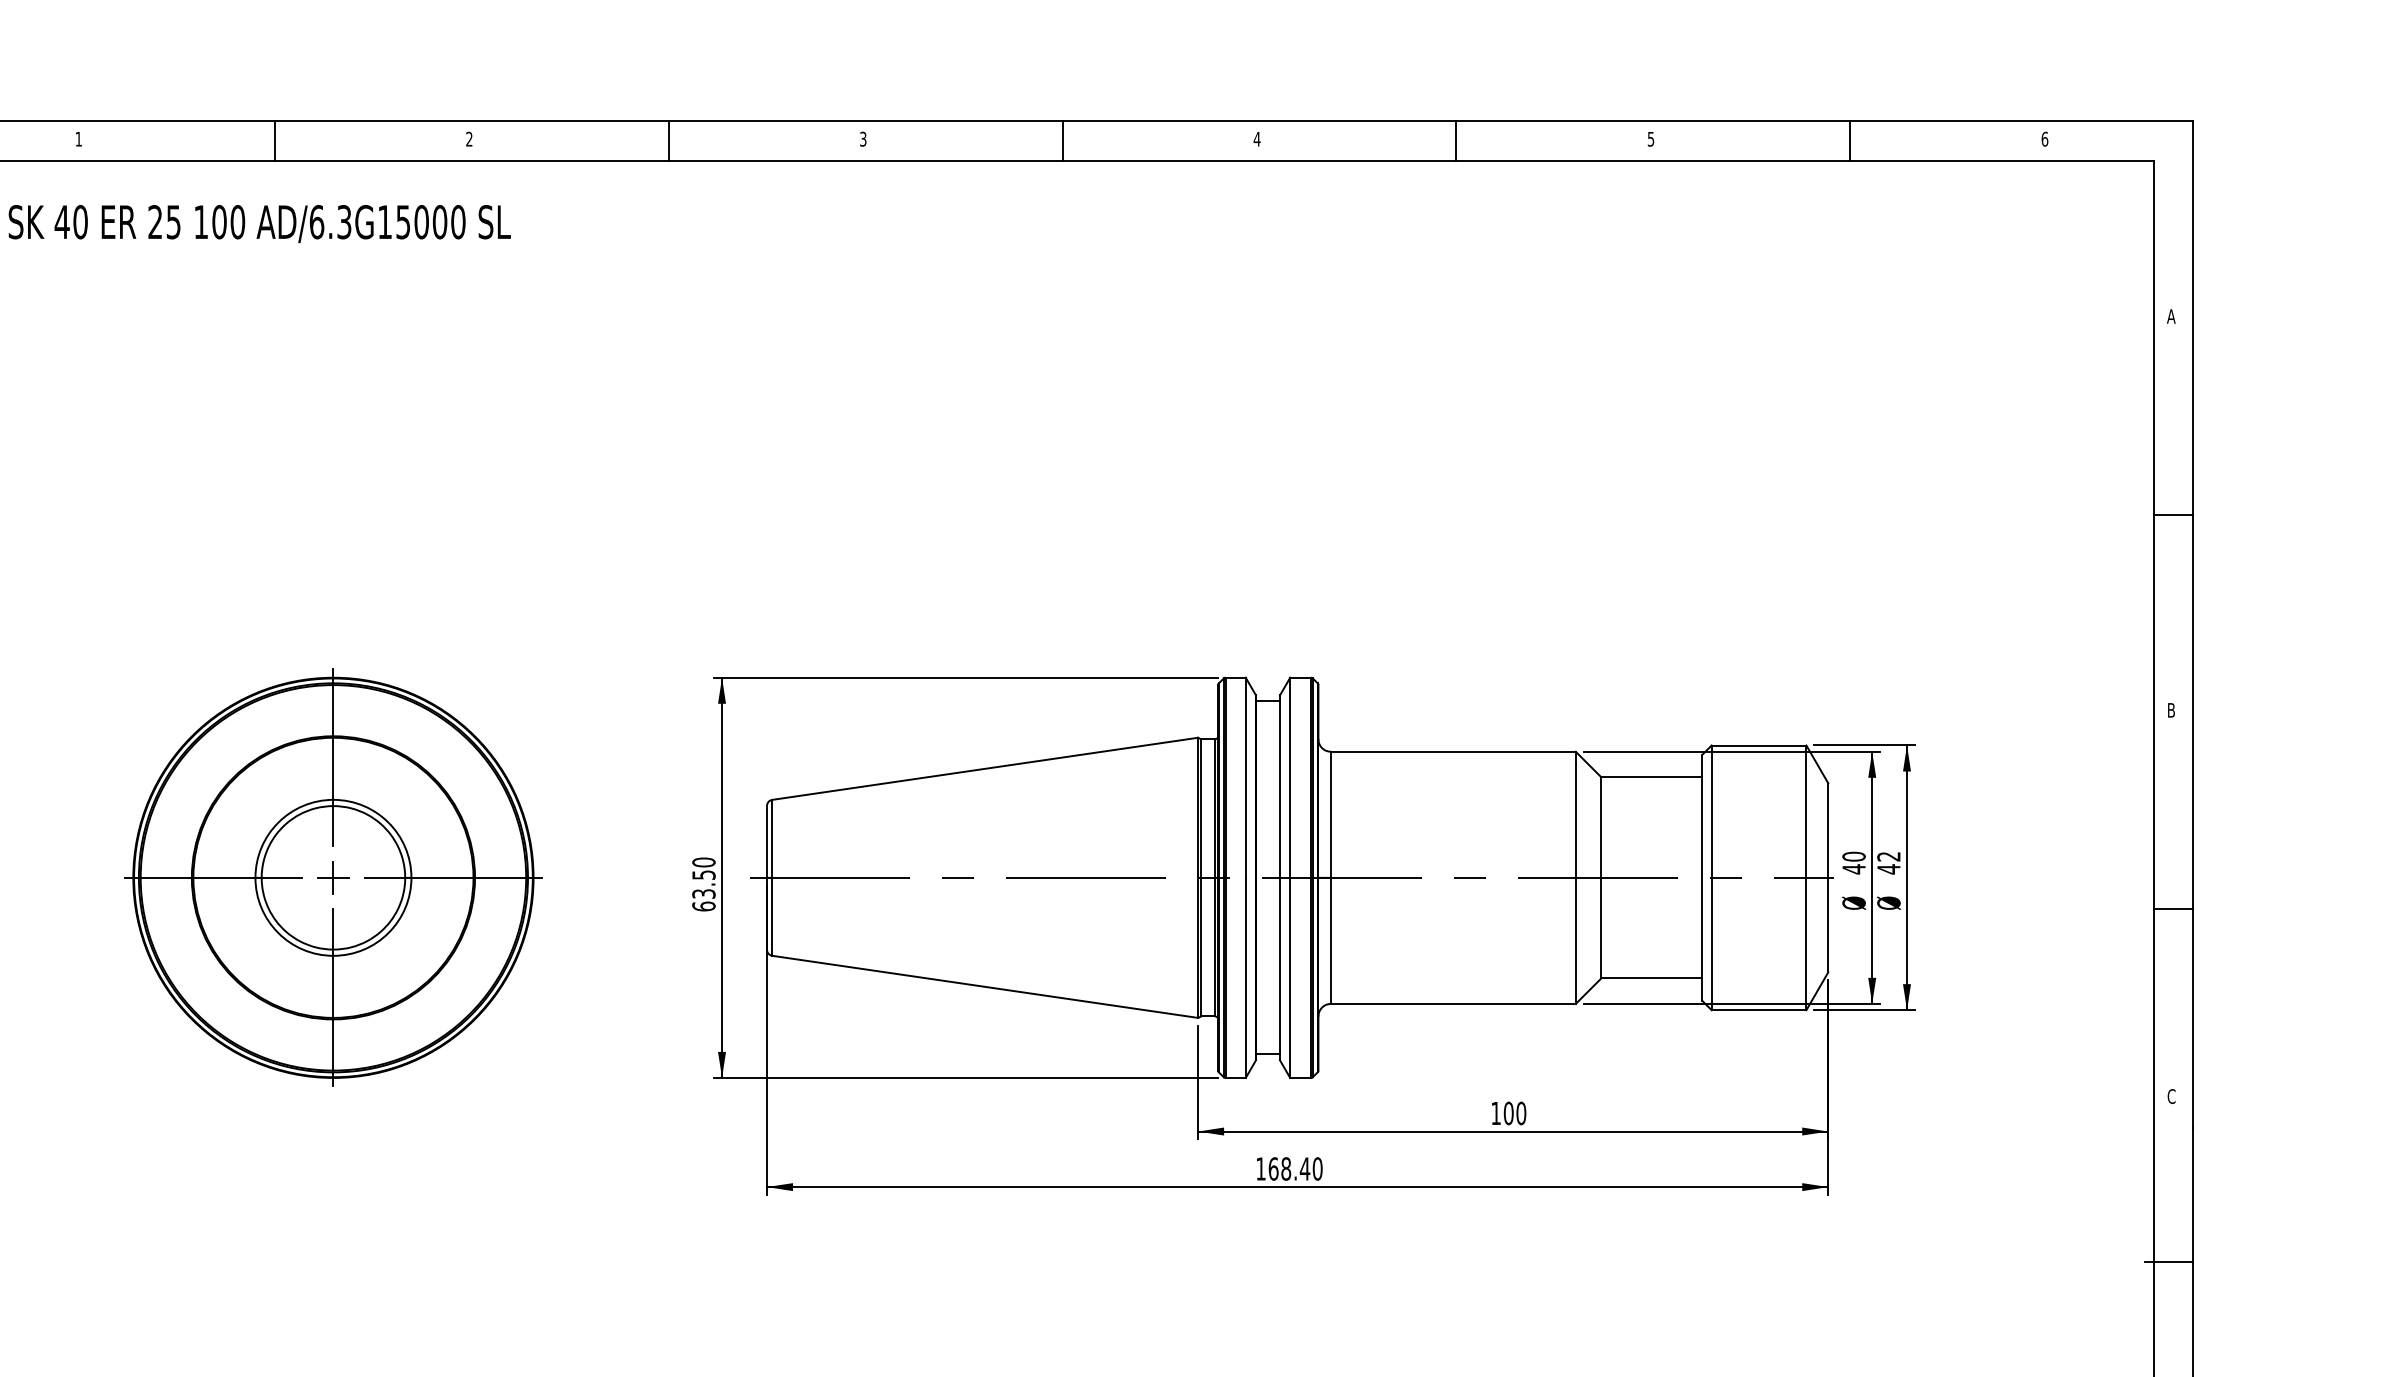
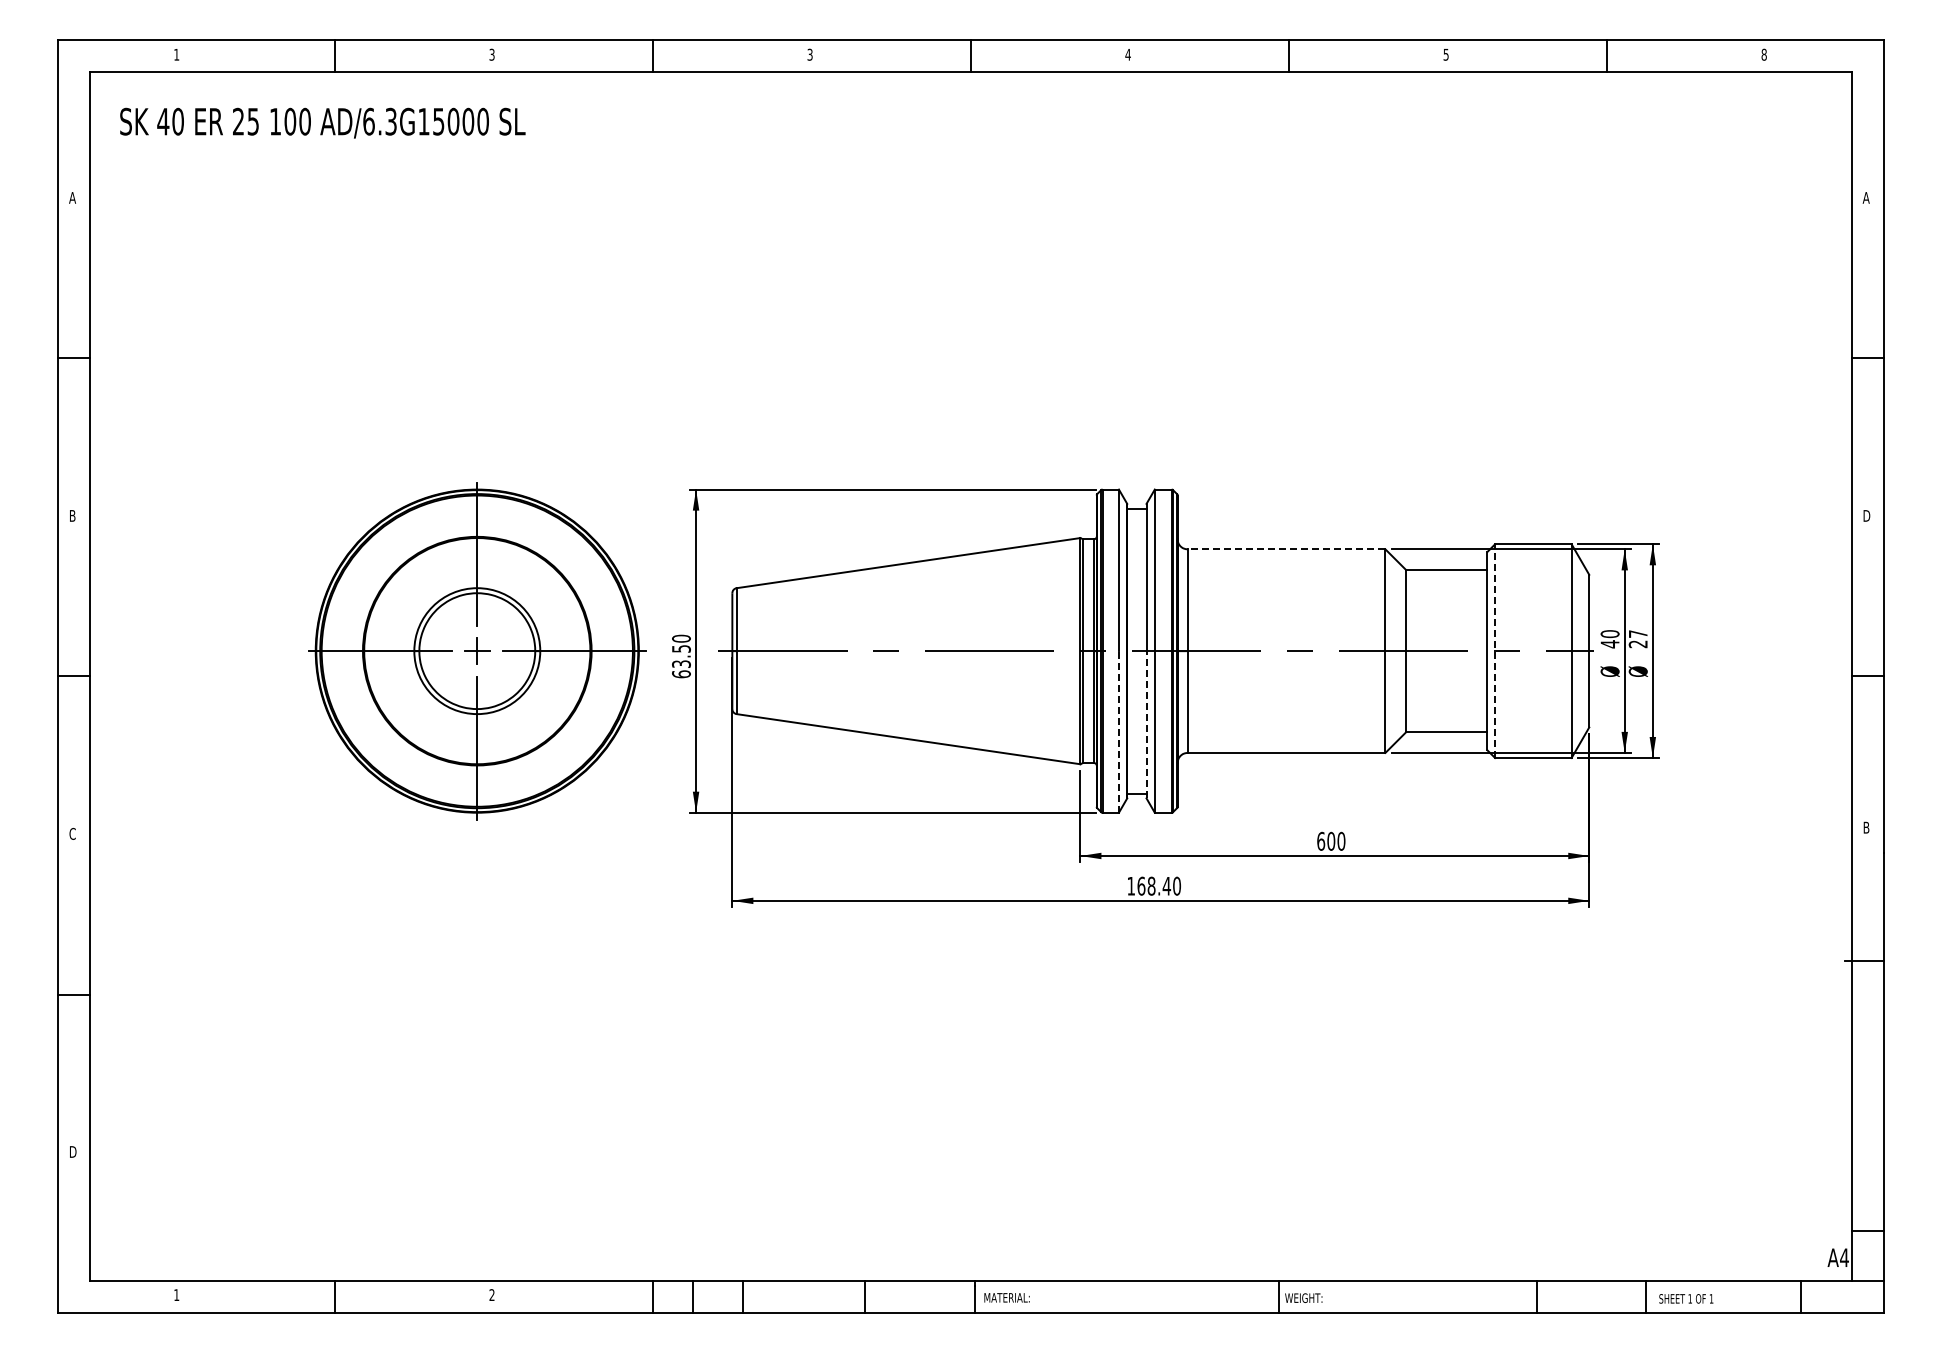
text: (468, 138) -> (491, 54), 2 -> 3
text: (2044, 138) -> (1763, 54), 6 -> 8
text: (2172, 711) -> (1867, 516), B -> D
line: (1453, 751) -> (1286, 549), solid -> dashed
text: (1888, 863) -> (1637, 639), 42 -> 27
part: (333, 878) -> (477, 651), moved
line: (1712, 878) -> (1495, 651), solid -> dashed
line: (1279, 968) -> (1146, 724), solid -> dashed
line: (1245, 977) -> (1118, 731), solid -> dashed
text: (2171, 1096) -> (1866, 827), C -> B
text: (1496, 1112) -> (1321, 840), 100 -> 600

